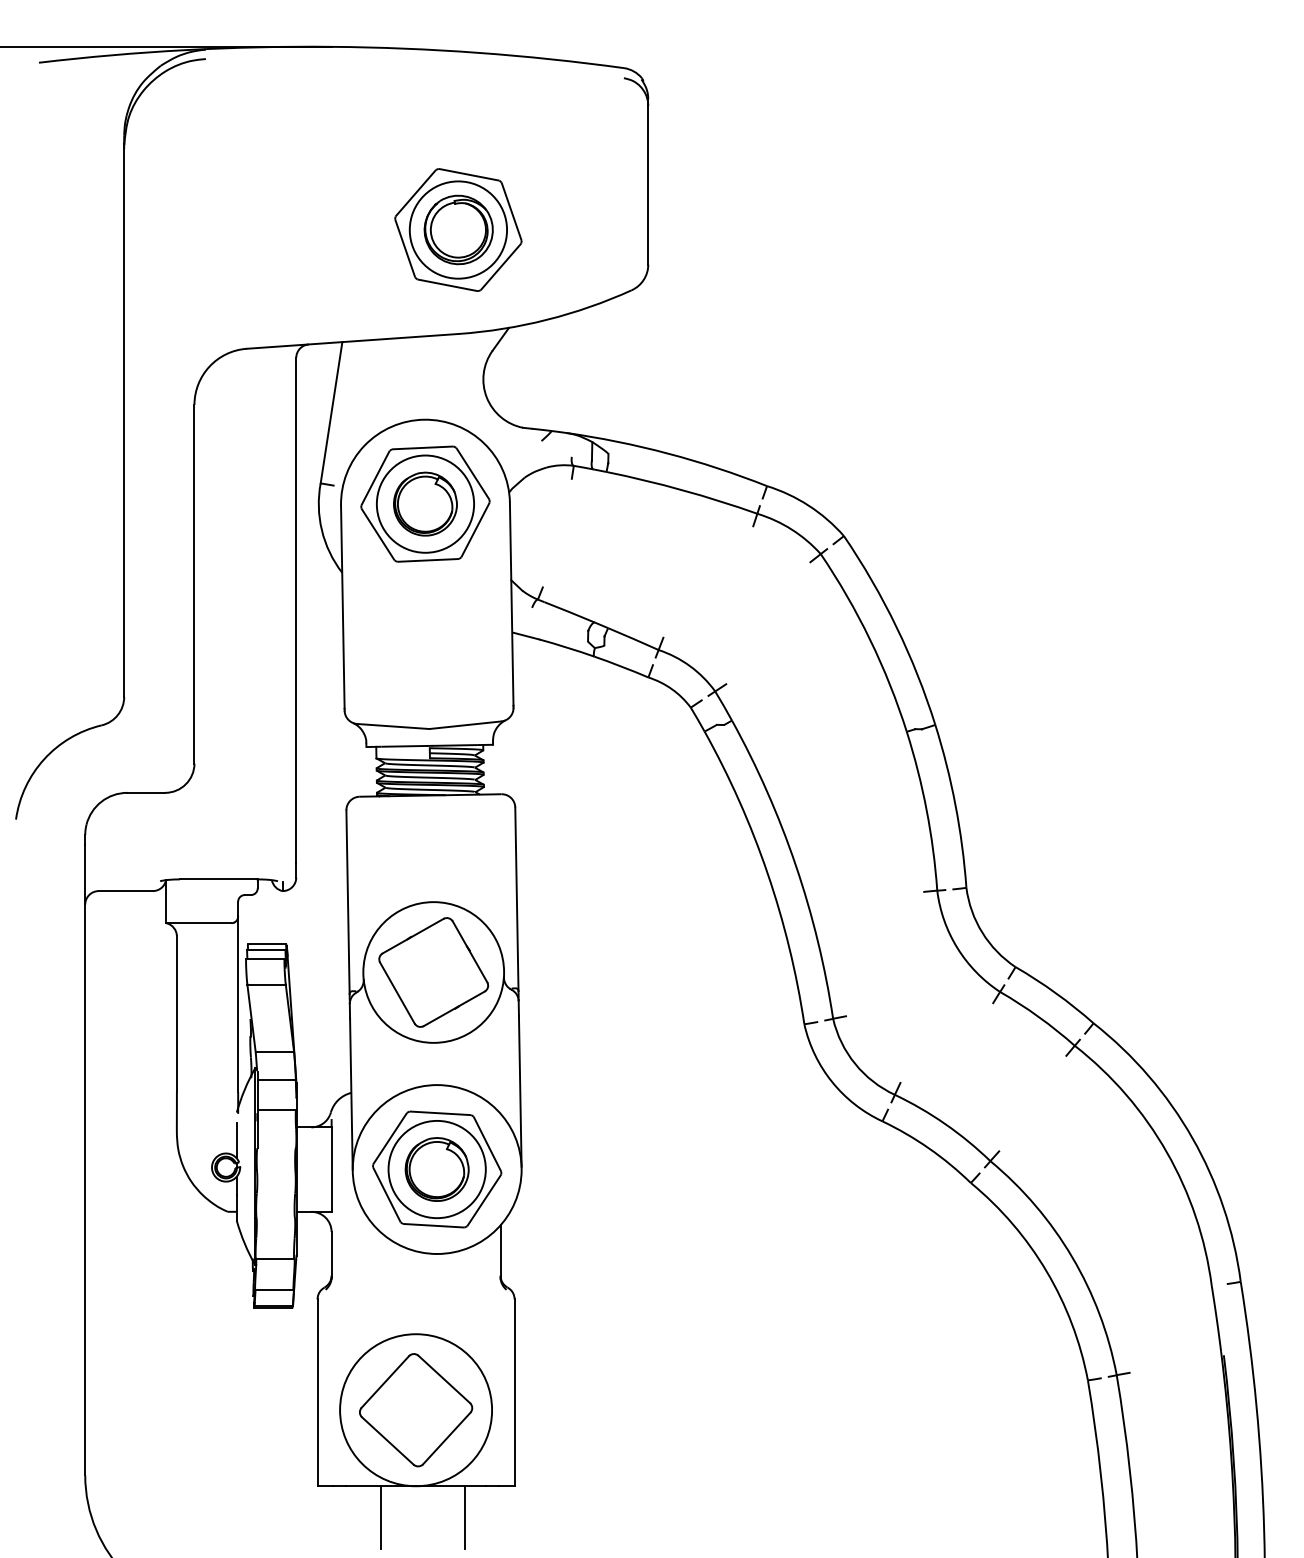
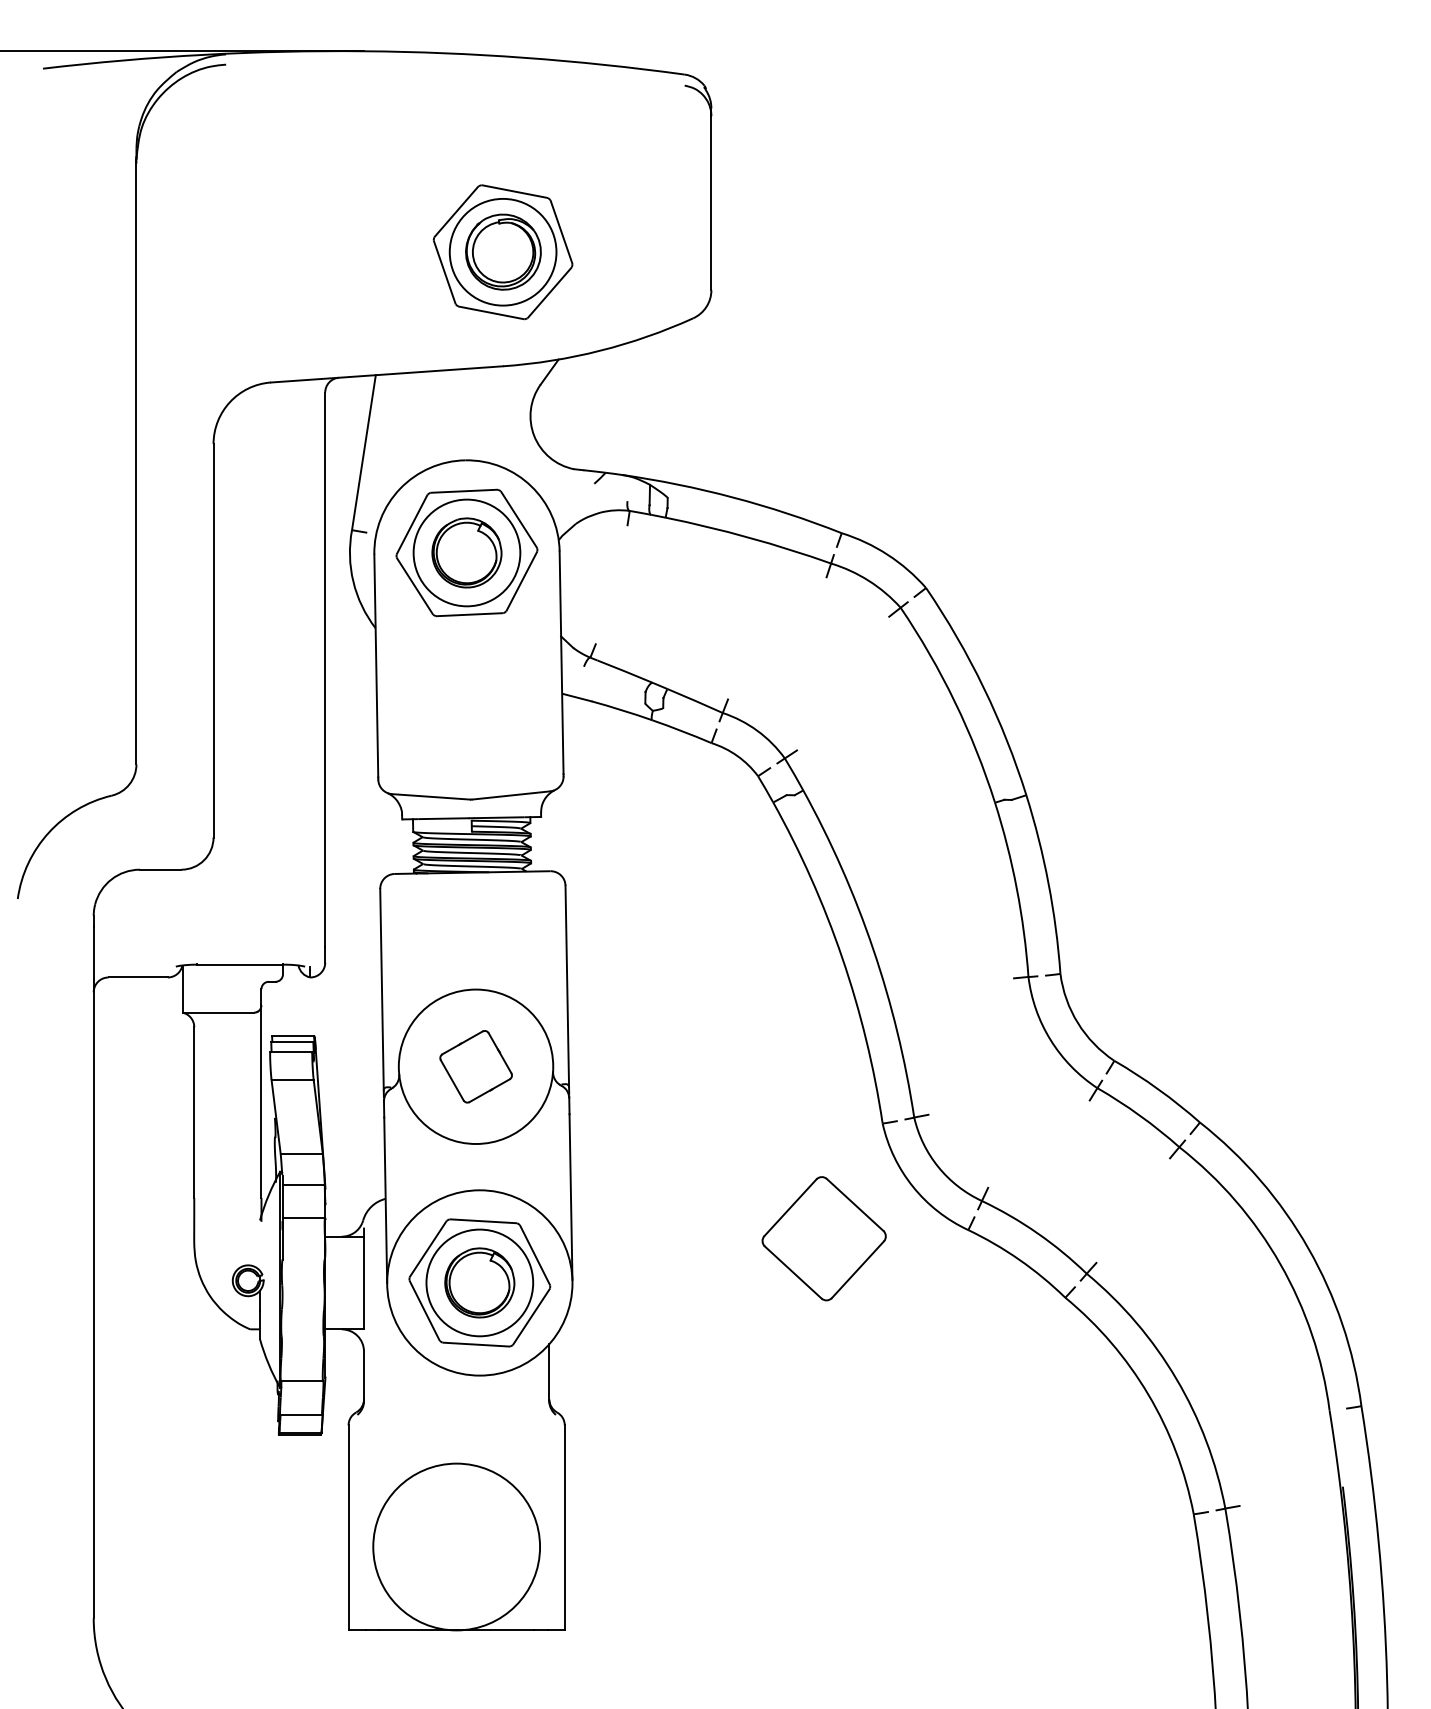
part: (433, 972) -> (475, 1066), size x0.6
line: (236, 1140) -> (259, 1251), removed
part: (416, 1410) -> (824, 1239), moved
line: (380, 1517) -> (417, 1664), removed
line: (465, 1517) -> (510, 1664), removed

